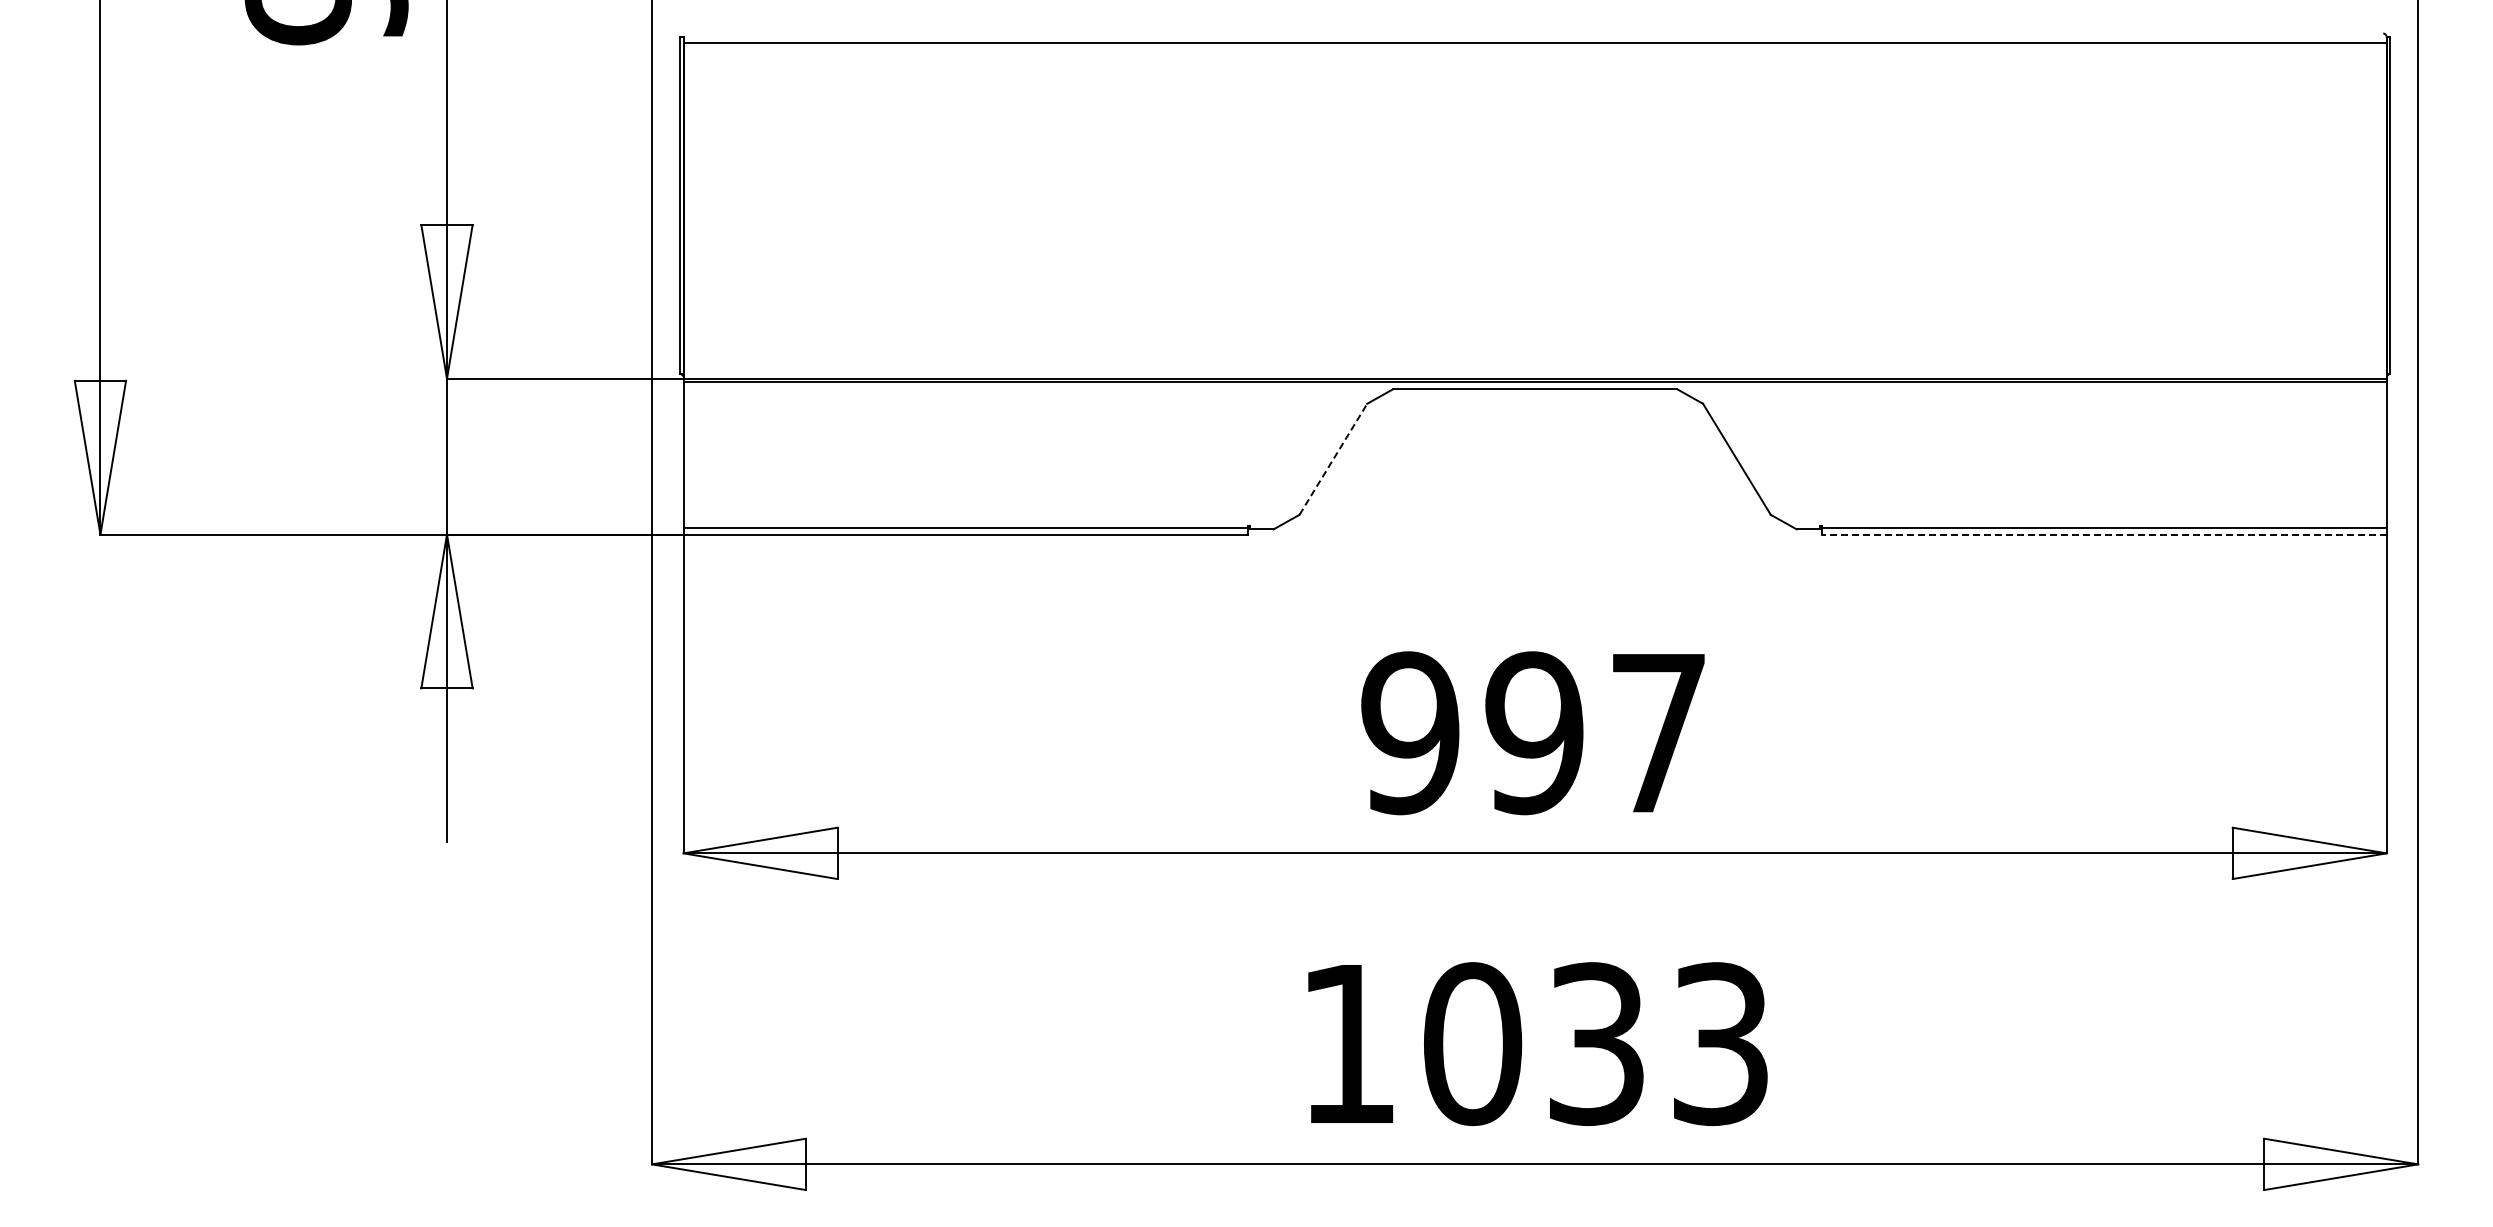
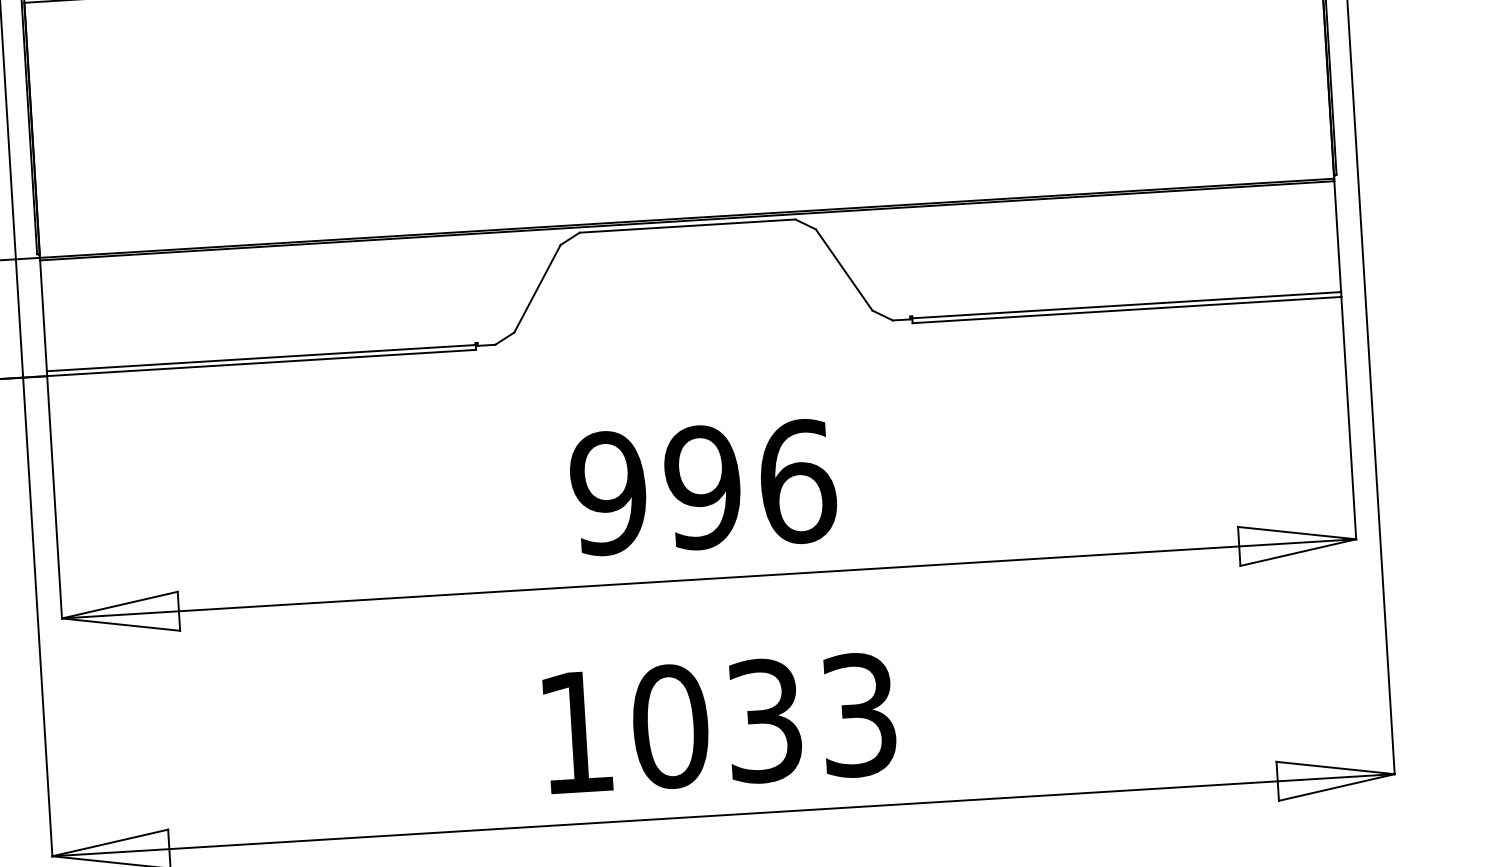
line: (1333, 458) -> (537, 288), dashed -> solid
line: (2104, 534) -> (1127, 310), dashed -> solid
text: (1659, 733) -> (798, 481), 997 -> 996

